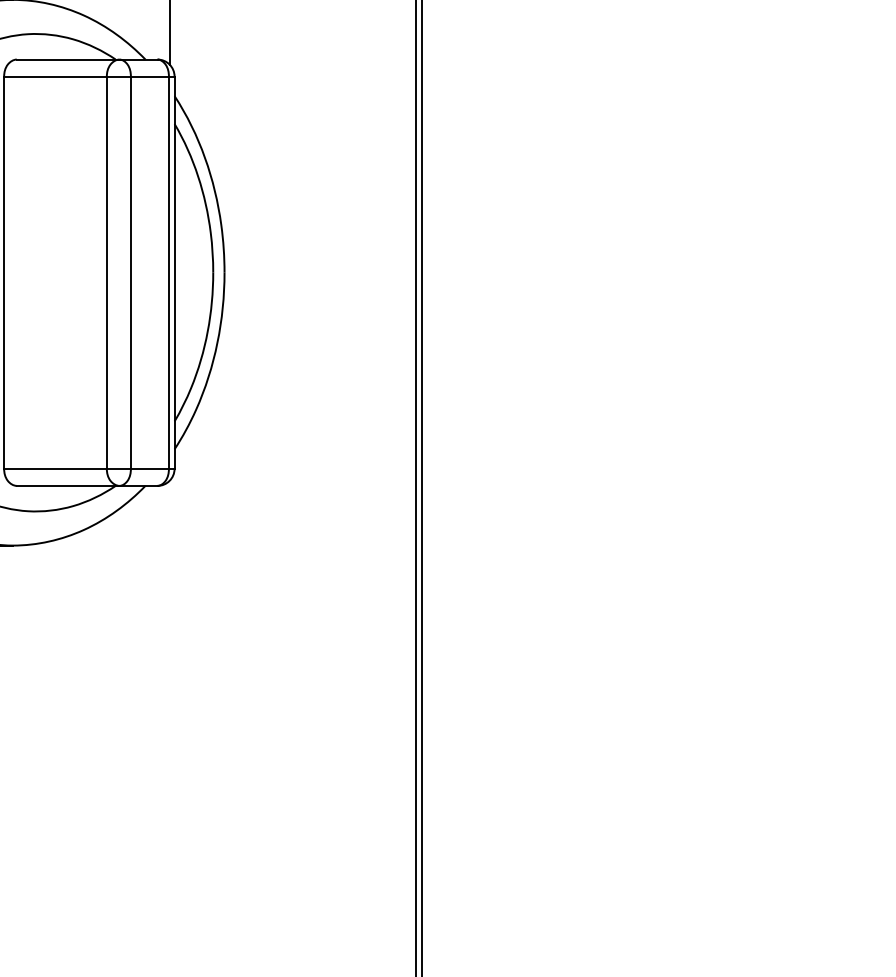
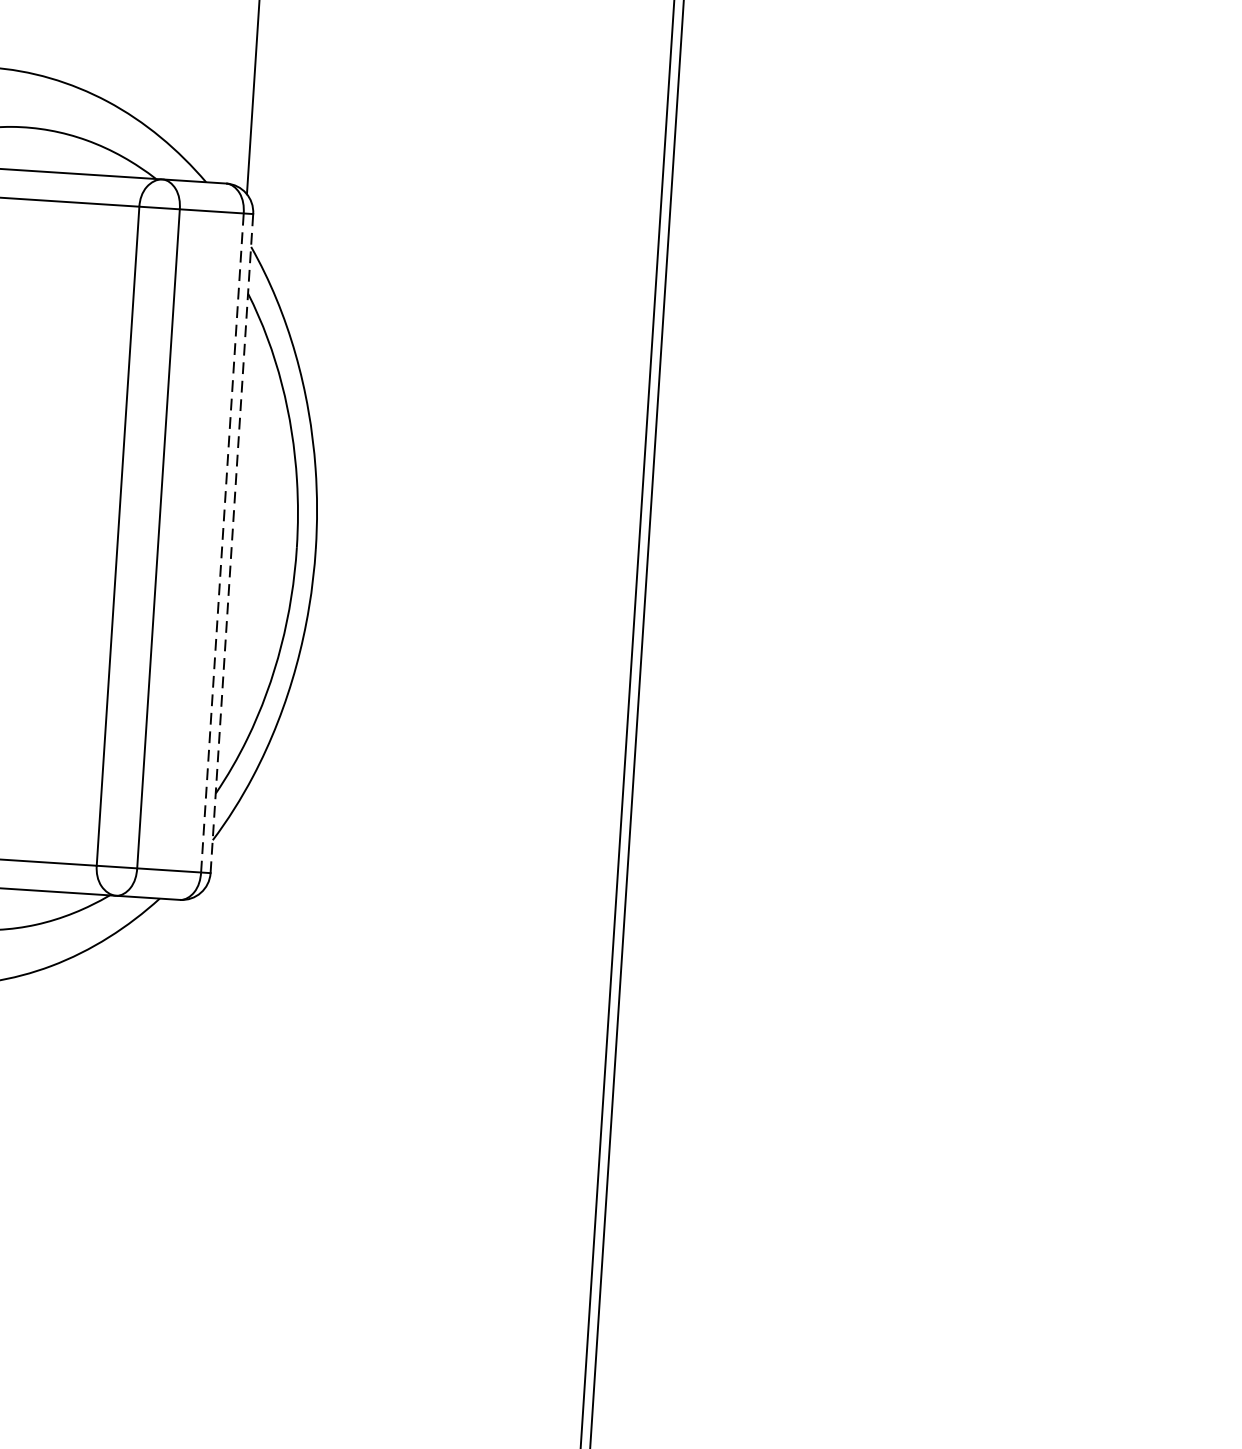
line: (168, 272) -> (221, 542), solid -> dashed
line: (174, 272) -> (231, 543), solid -> dashed

